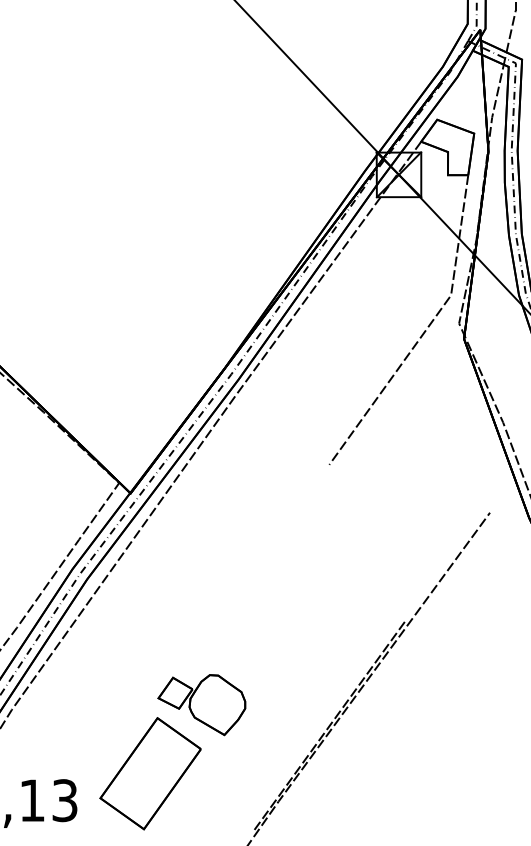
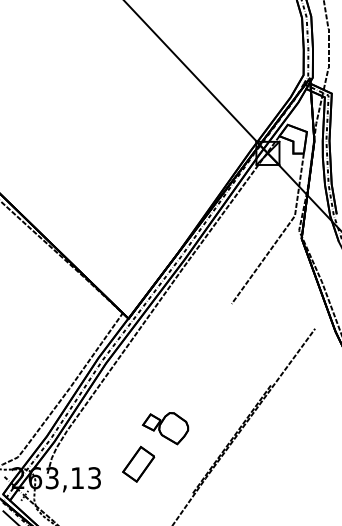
part: (149, 774) -> (138, 464), size x0.6

